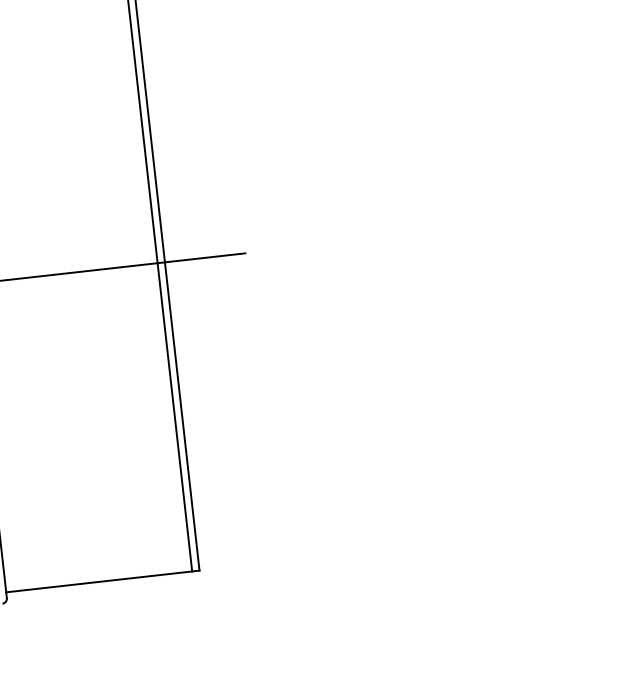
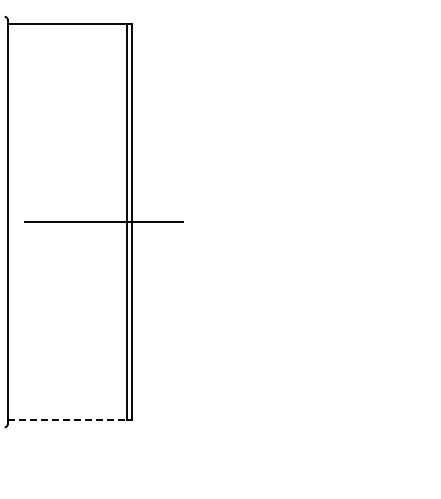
line: (99, 582) -> (67, 420), solid -> dashed

